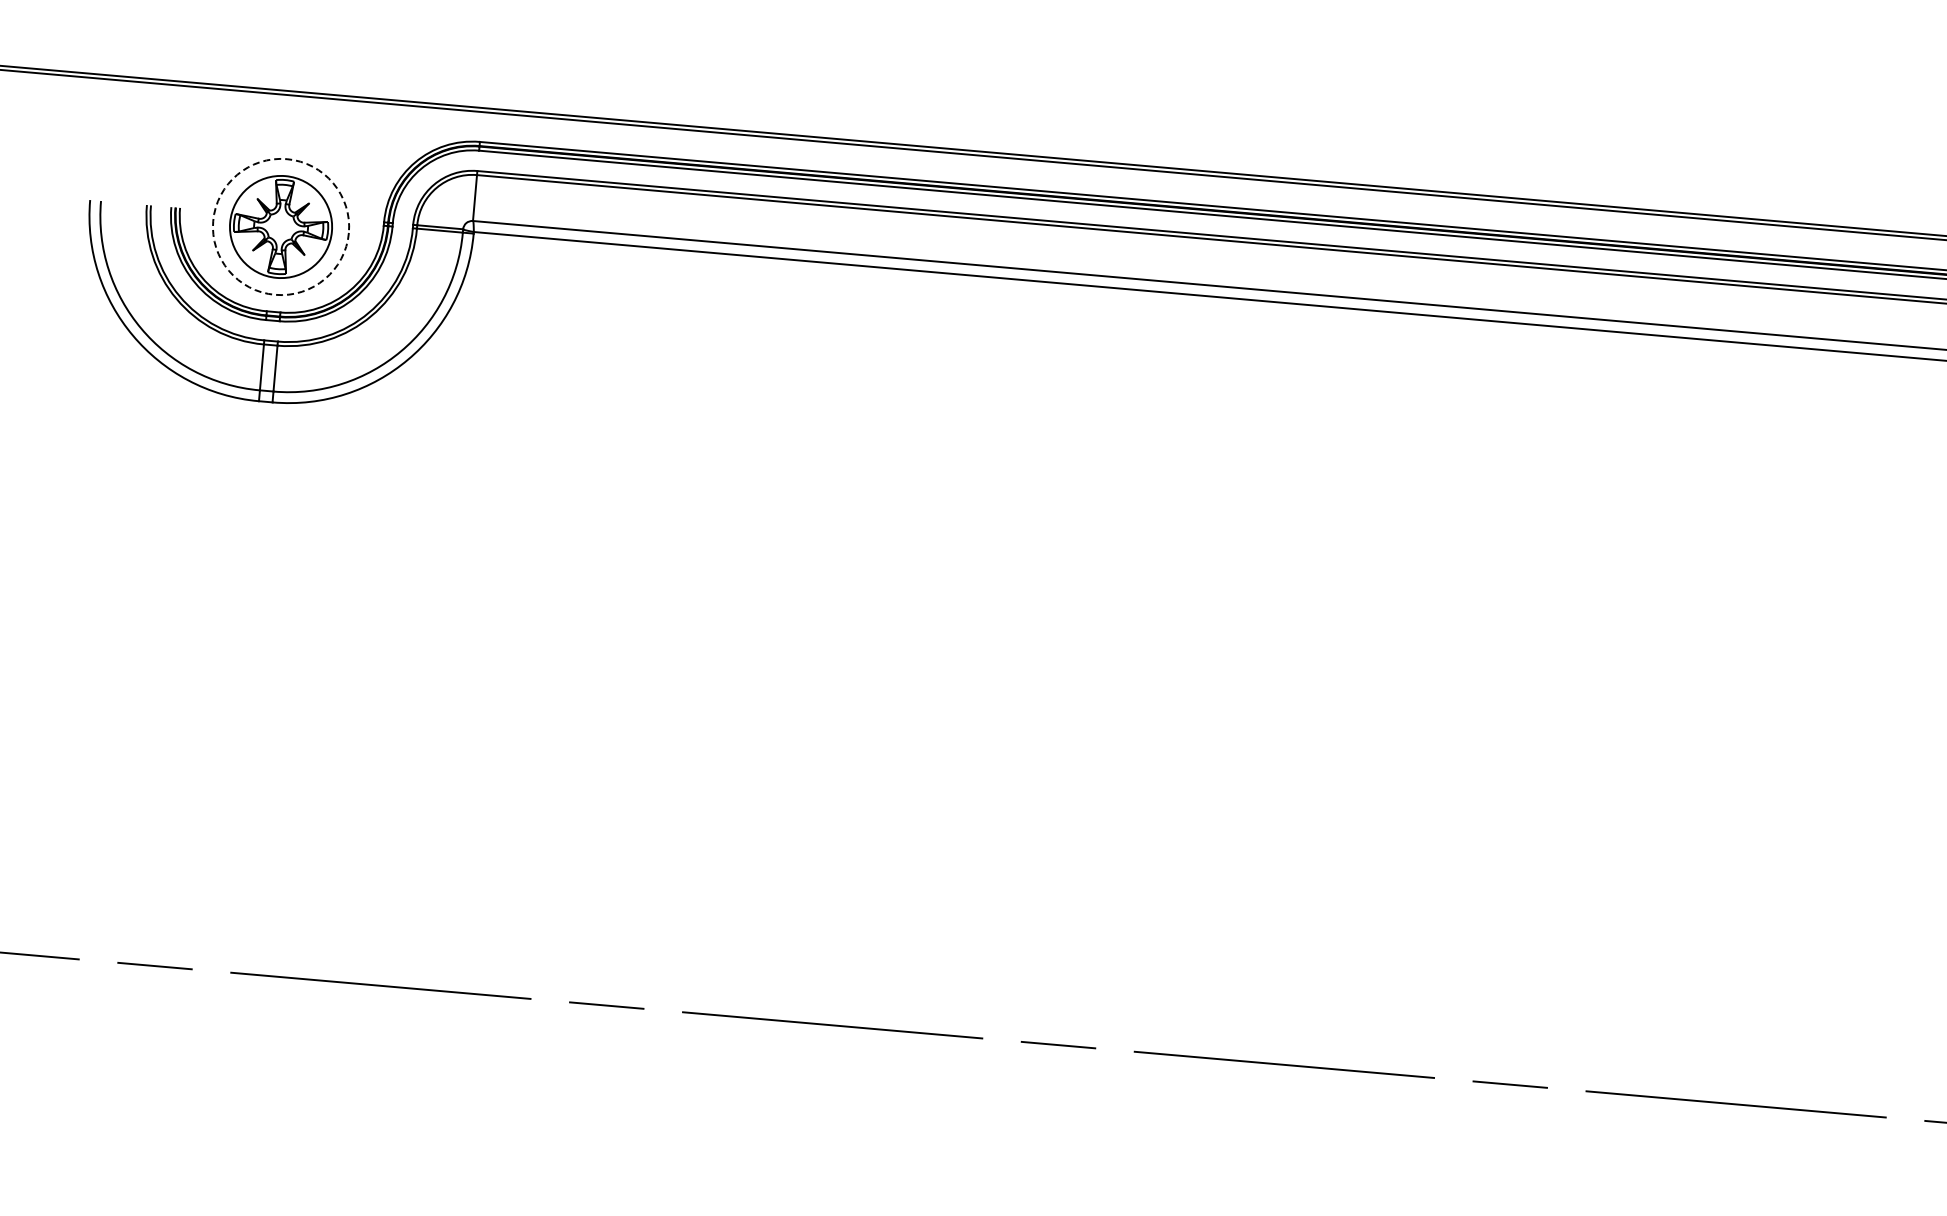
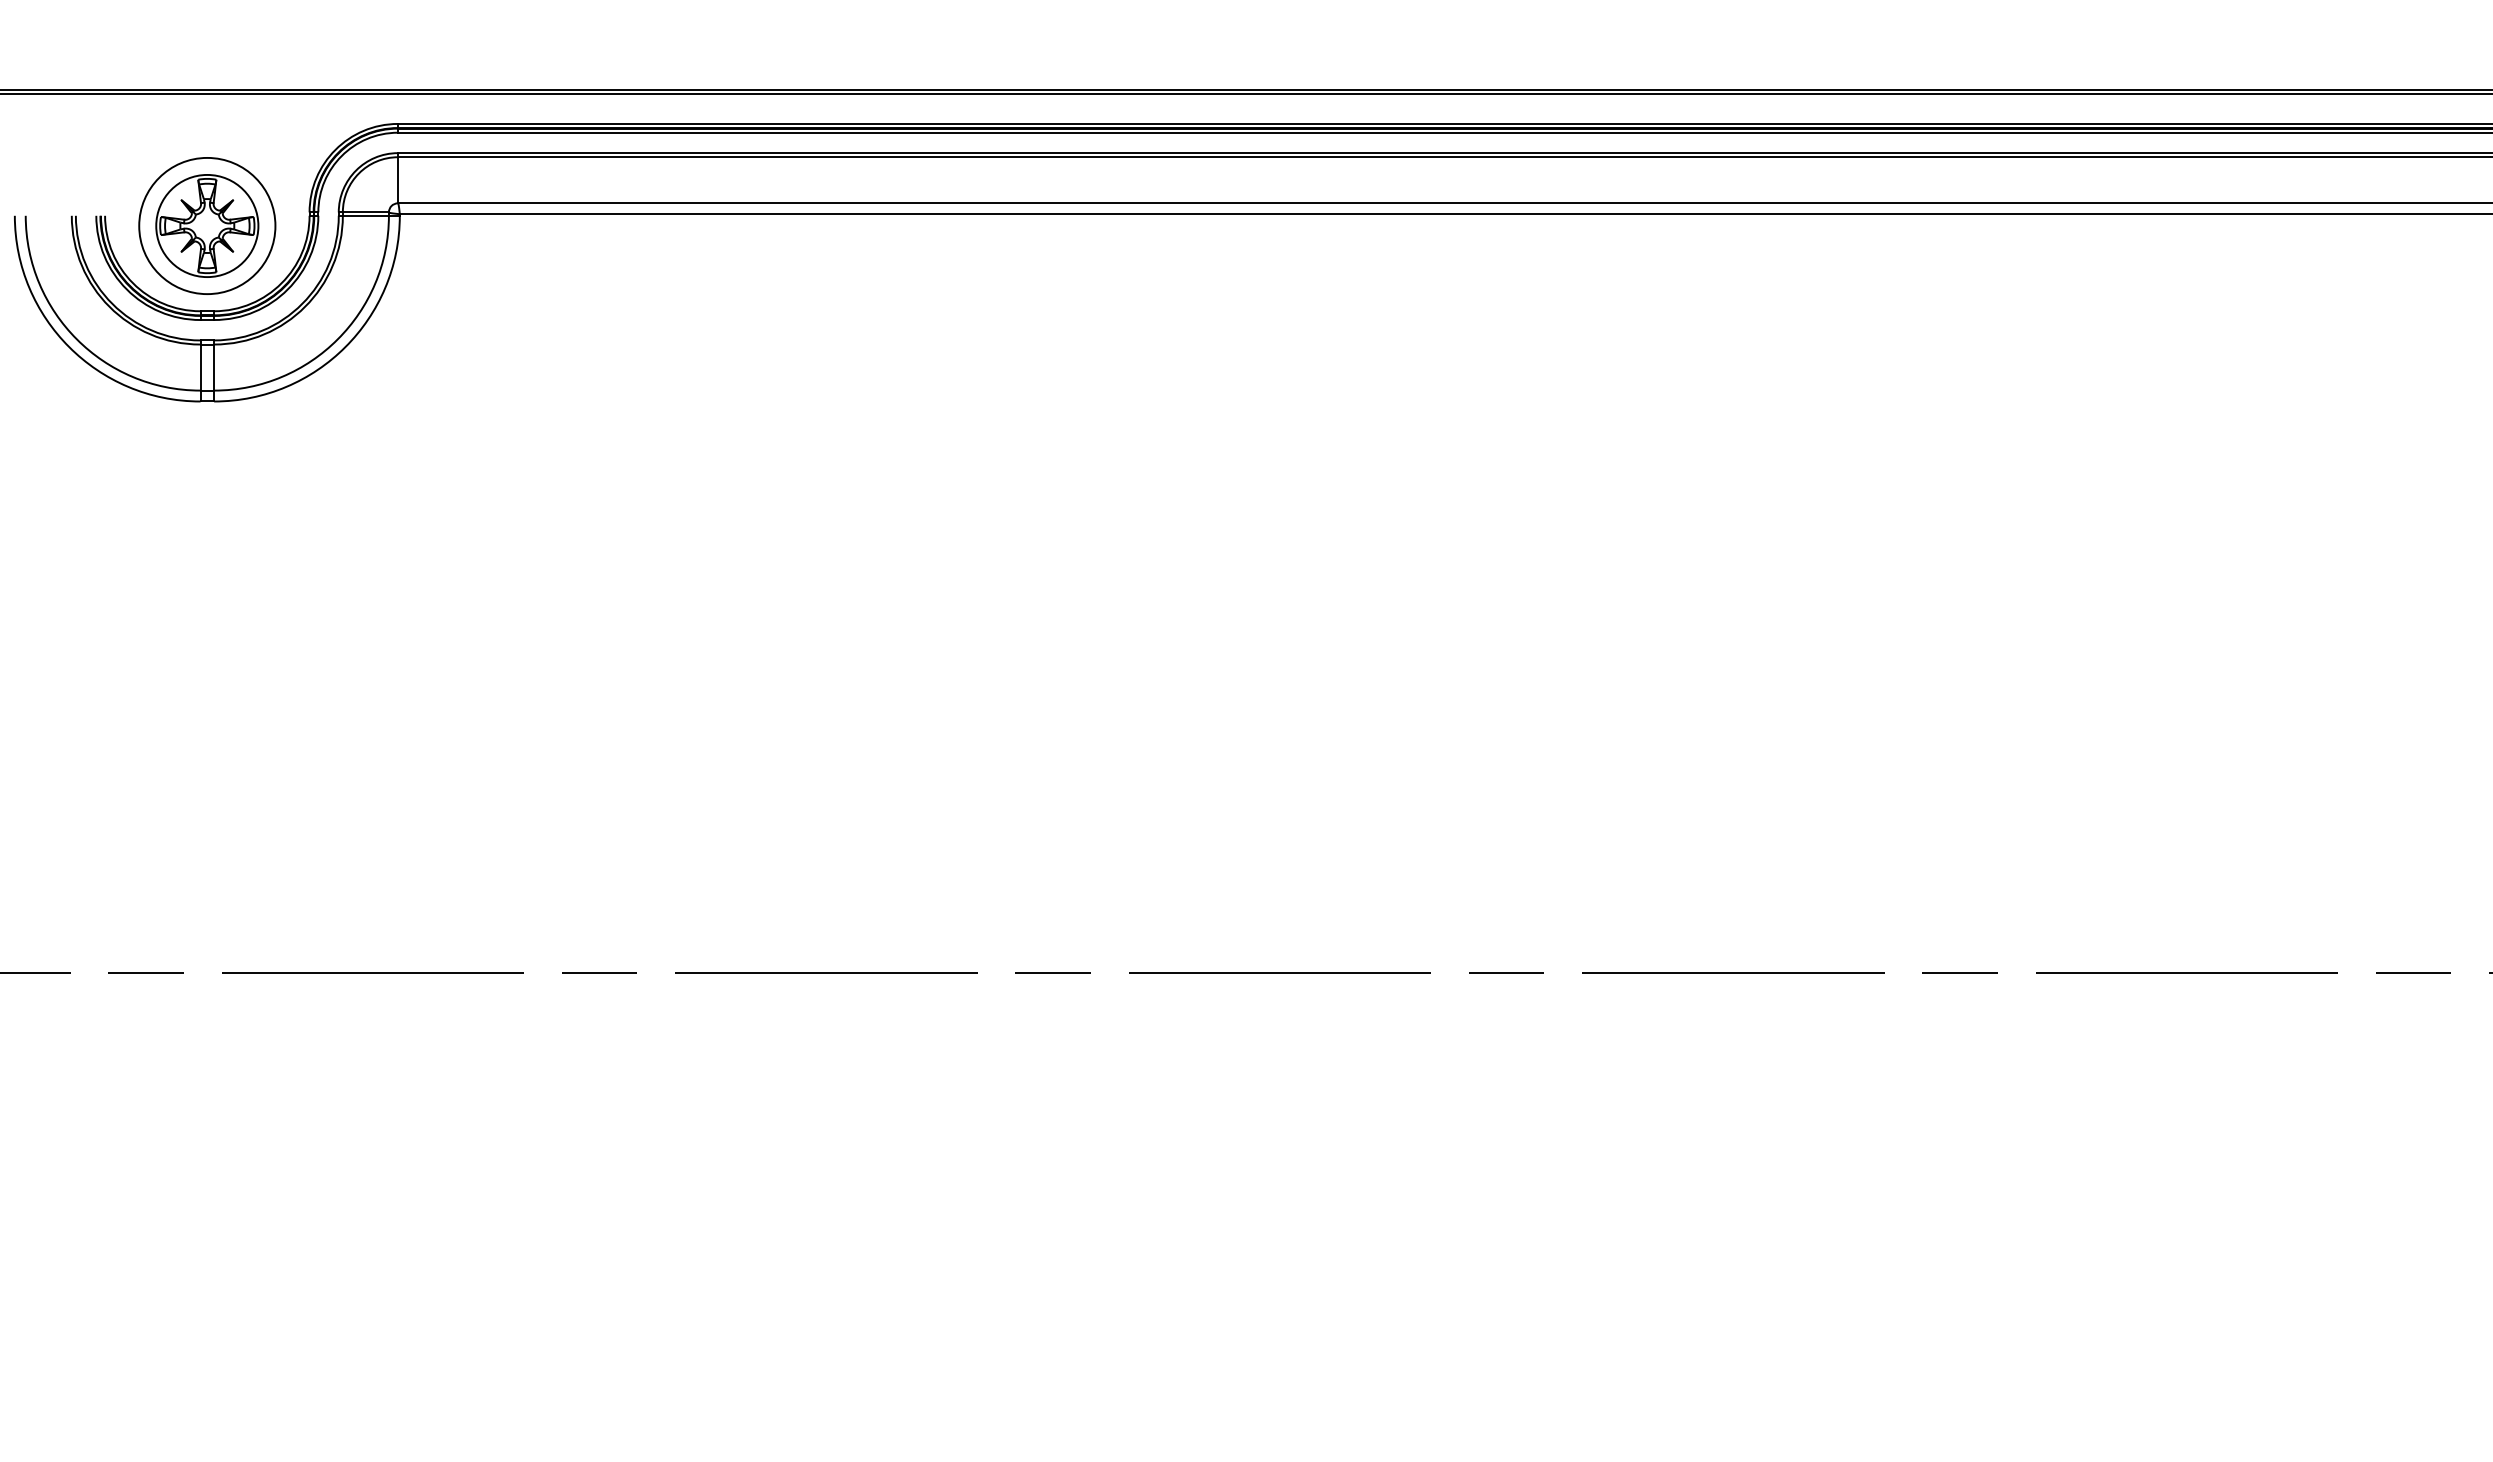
circle: (281, 226) -> (207, 225), dashed -> solid

